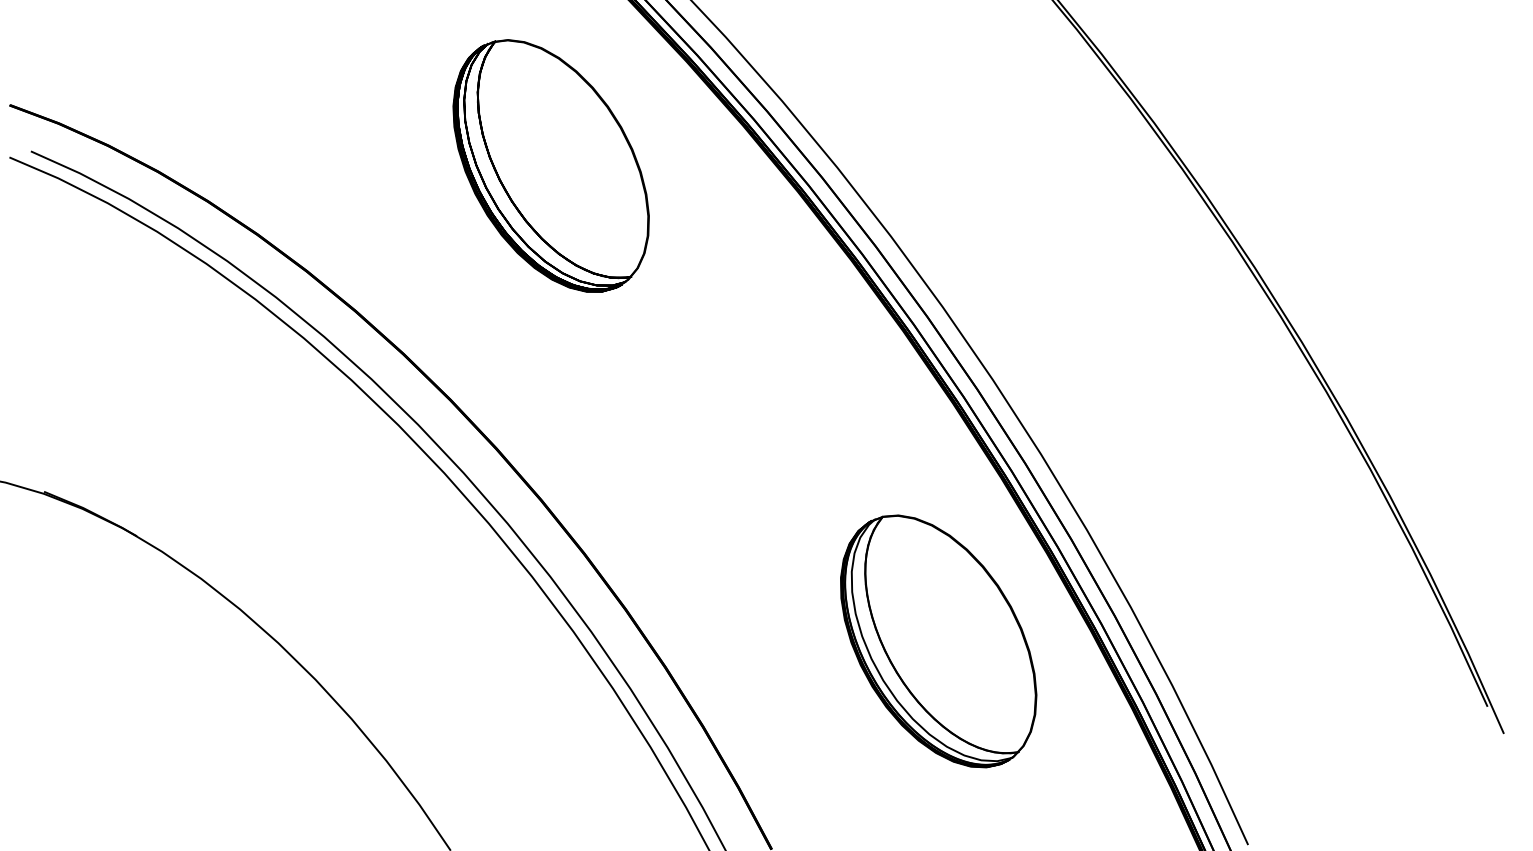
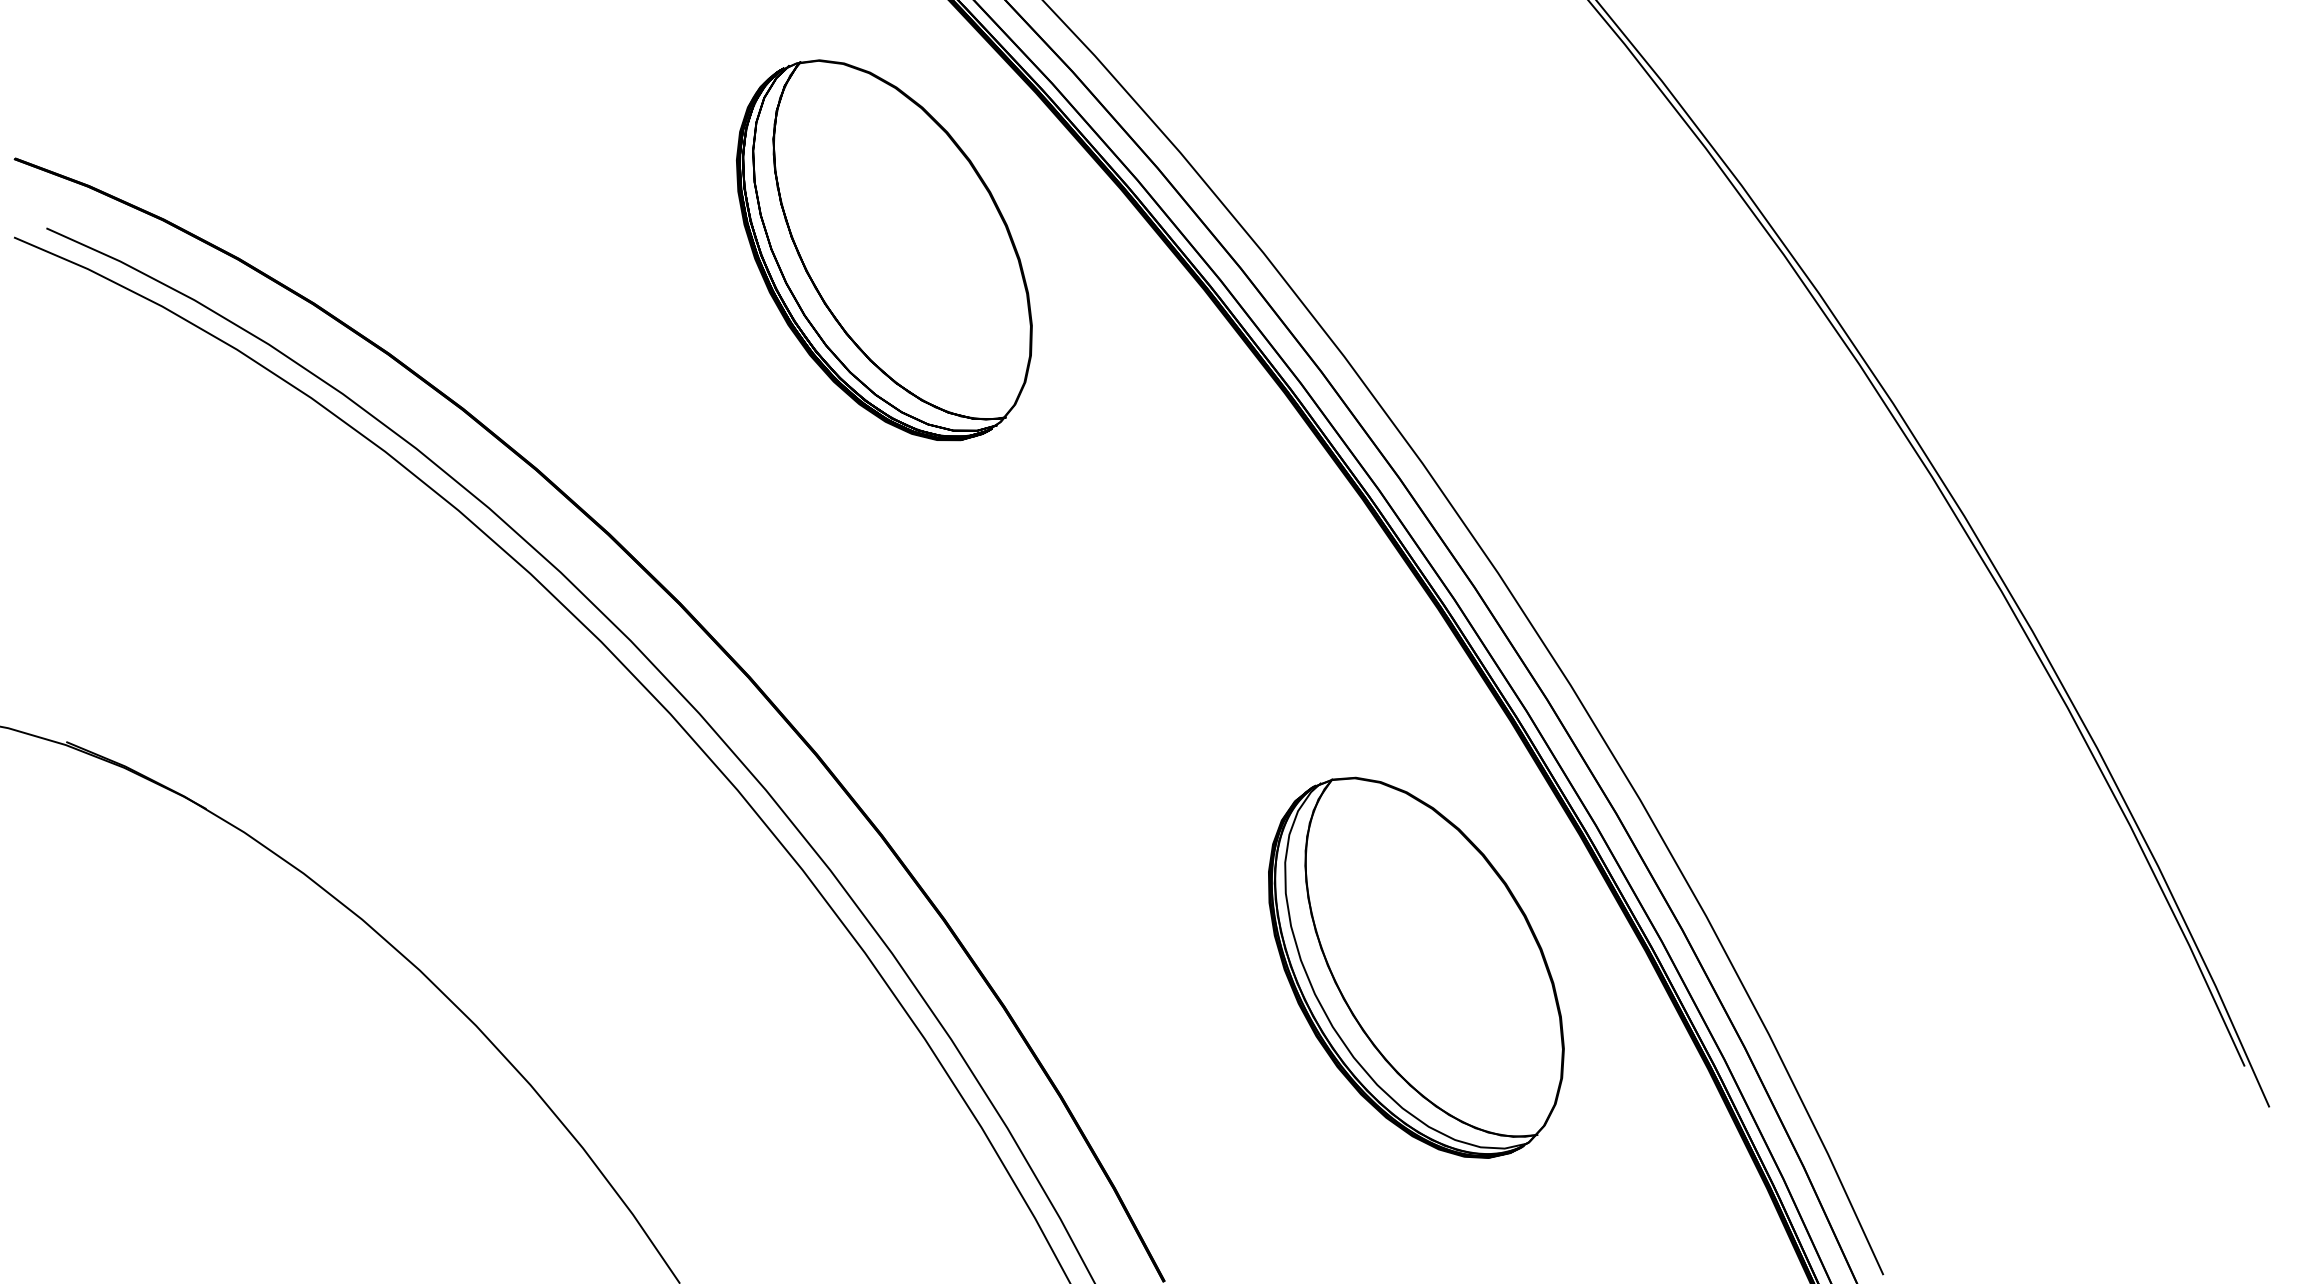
part: (550, 165) -> (883, 249), moved

